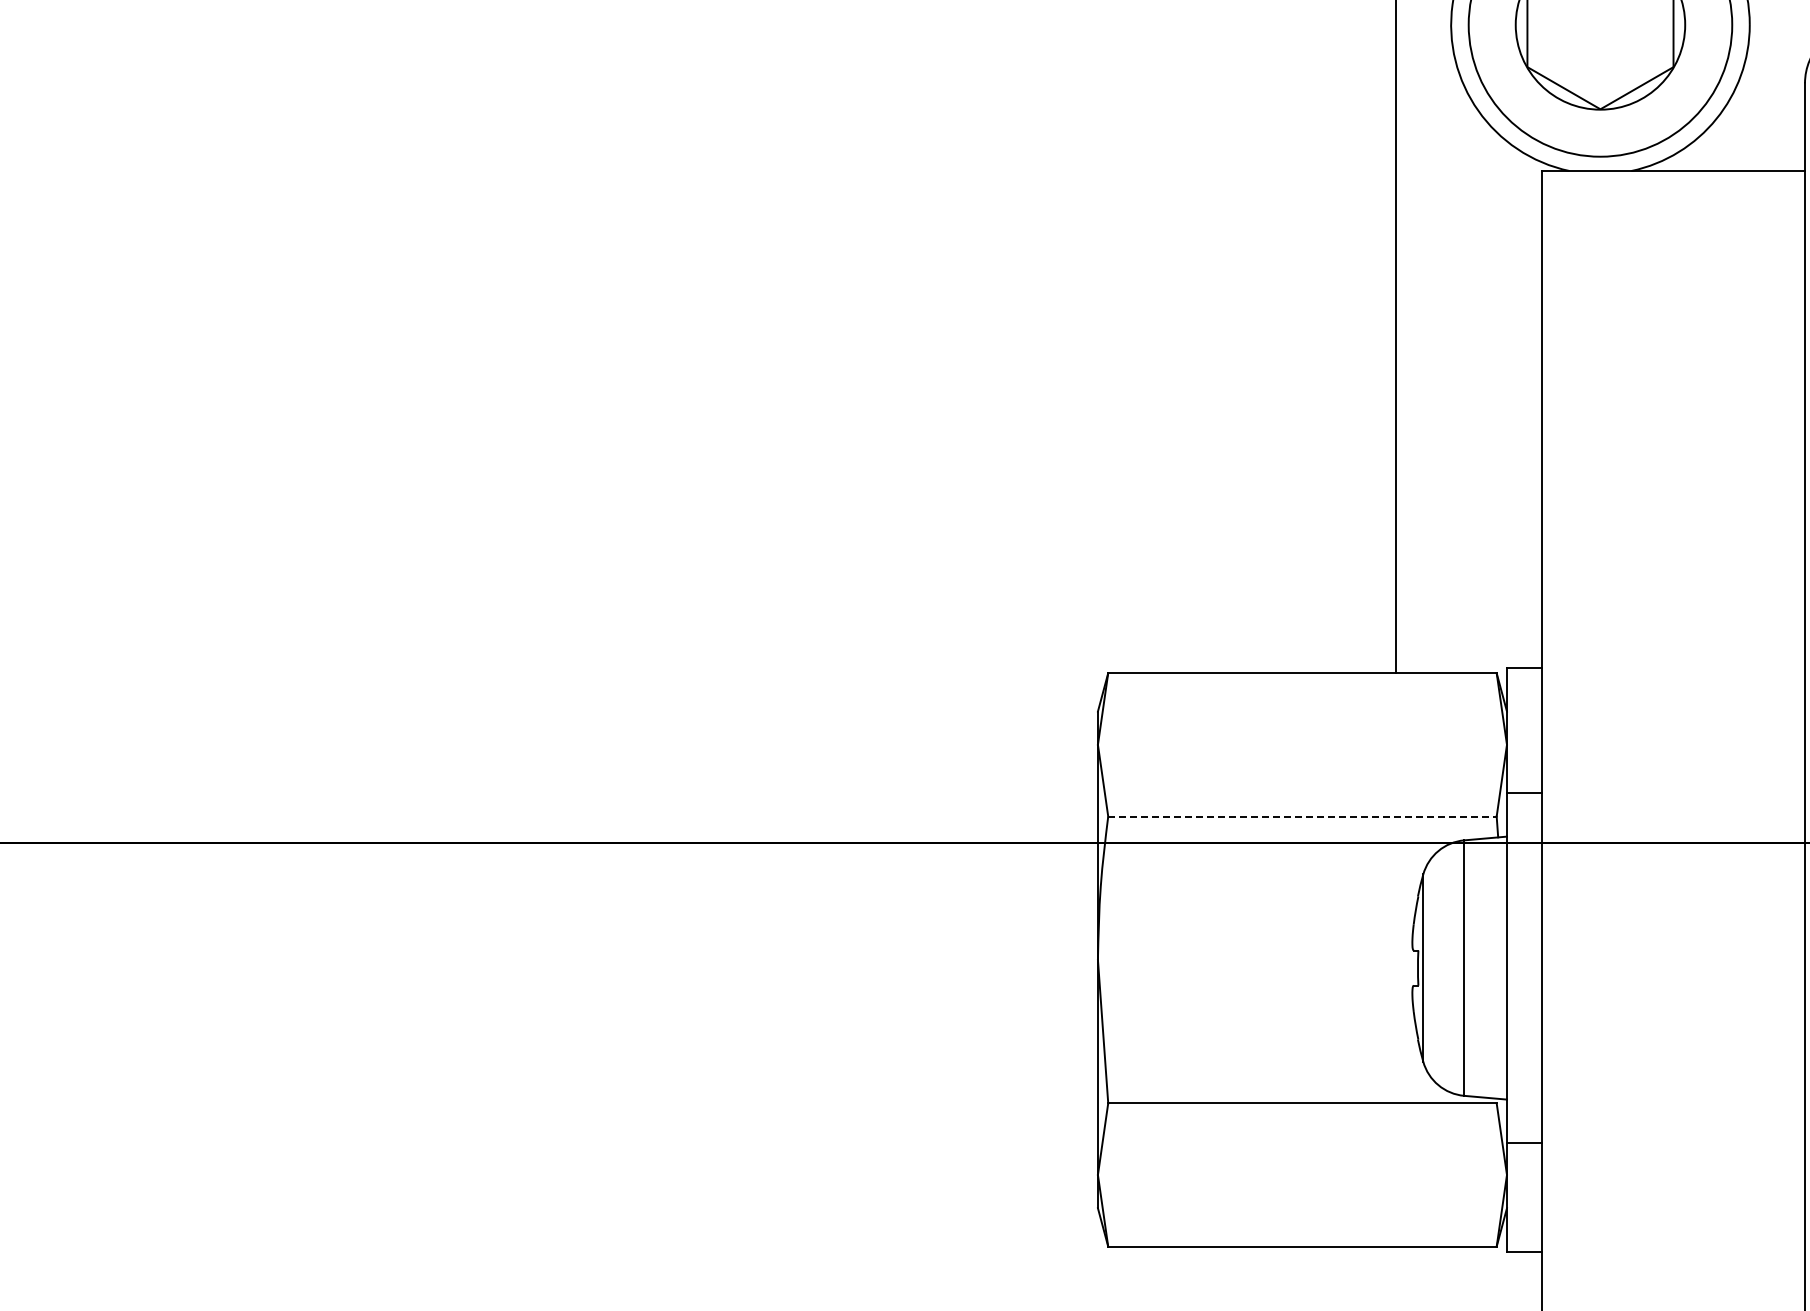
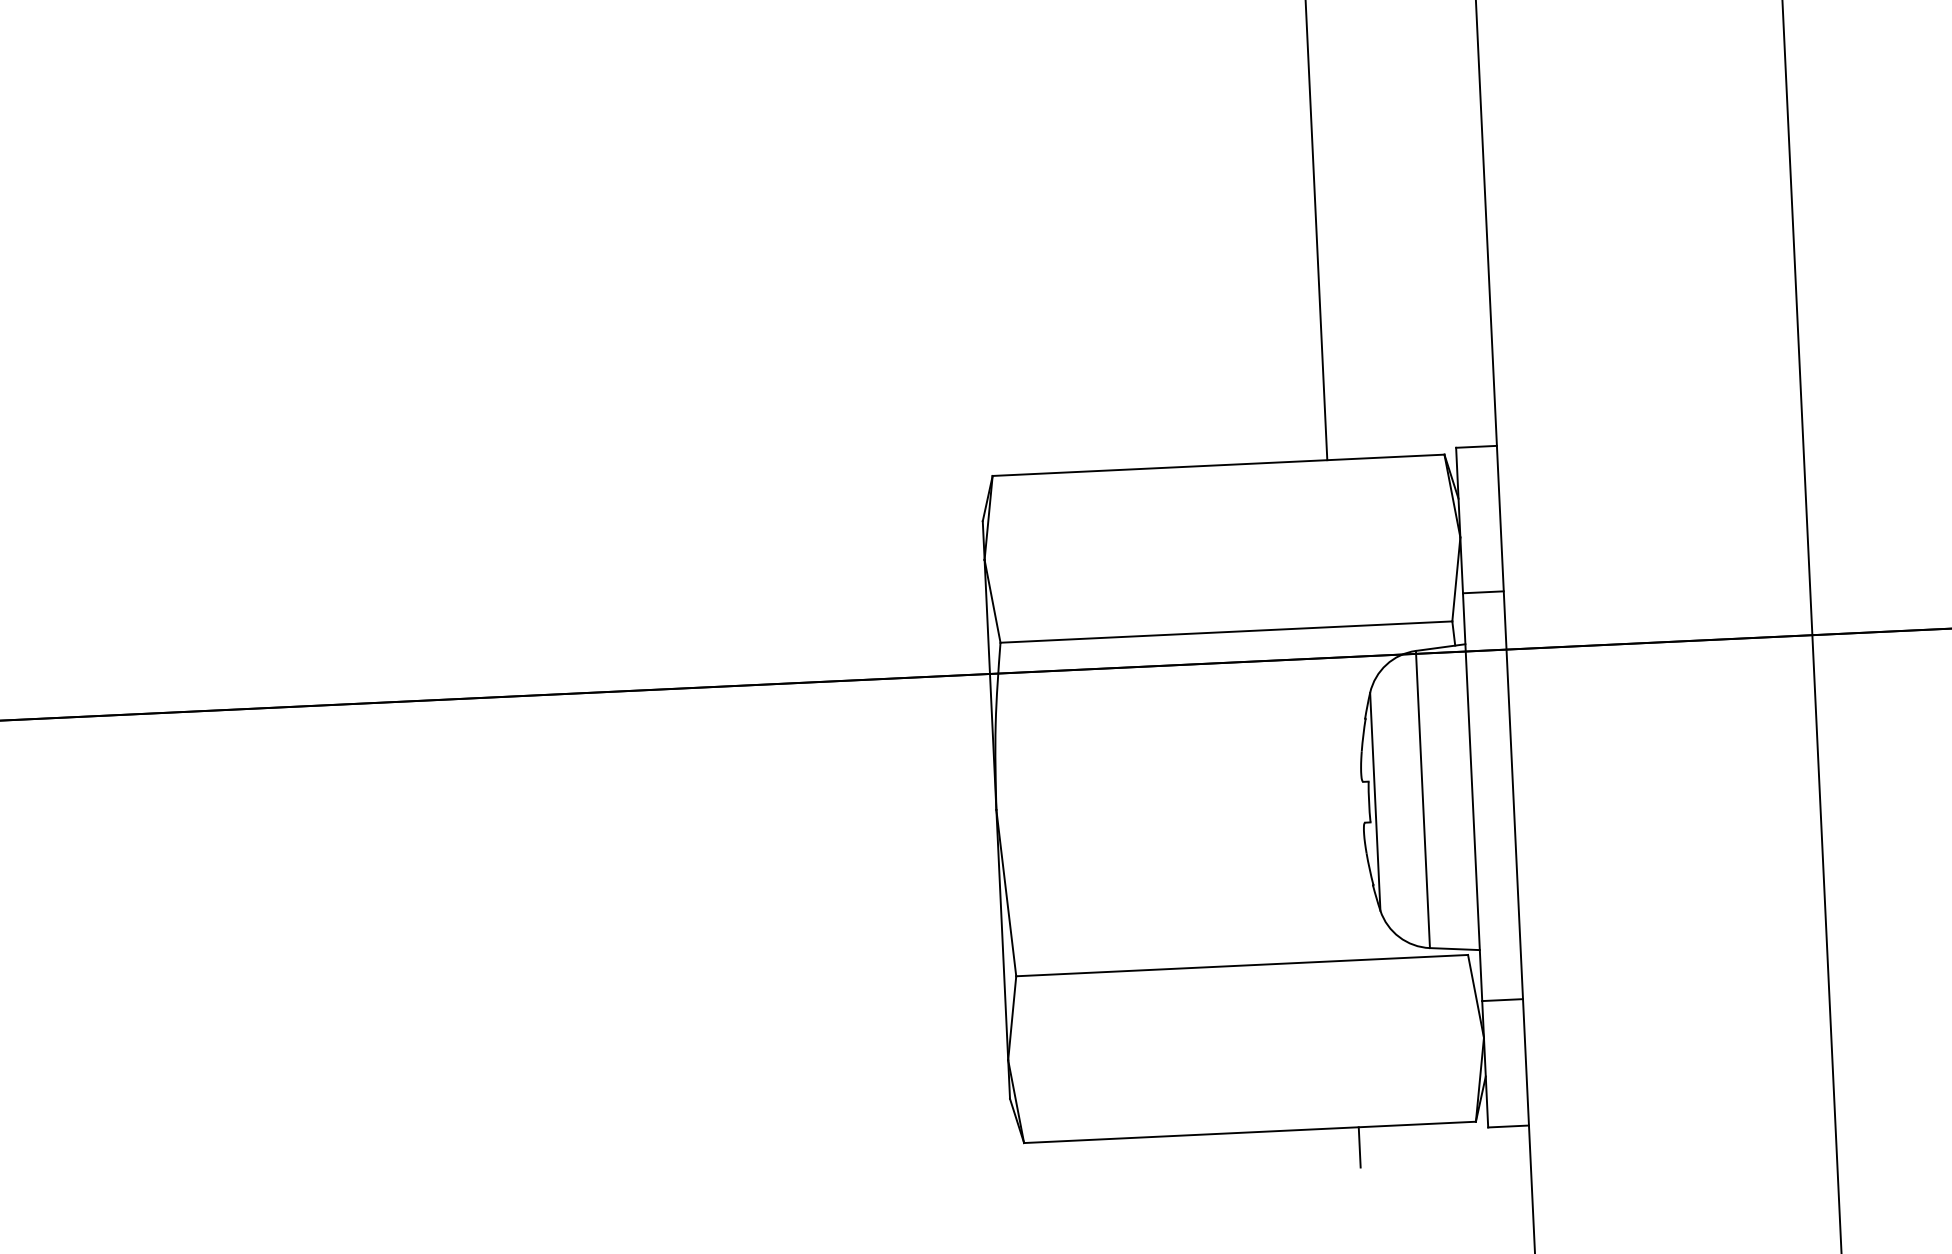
line: (1302, 816) -> (1226, 632), dashed -> solid
line: (1395, 1263) -> (1359, 1146), added

